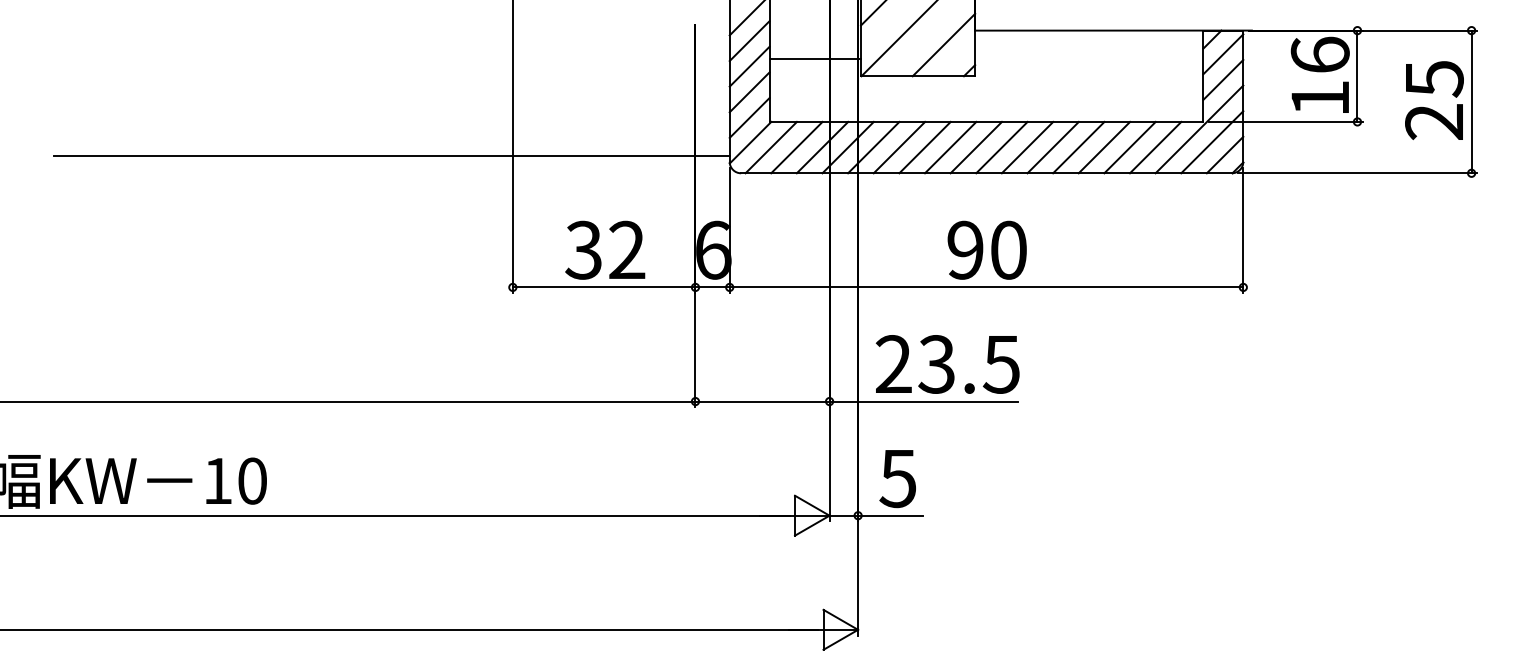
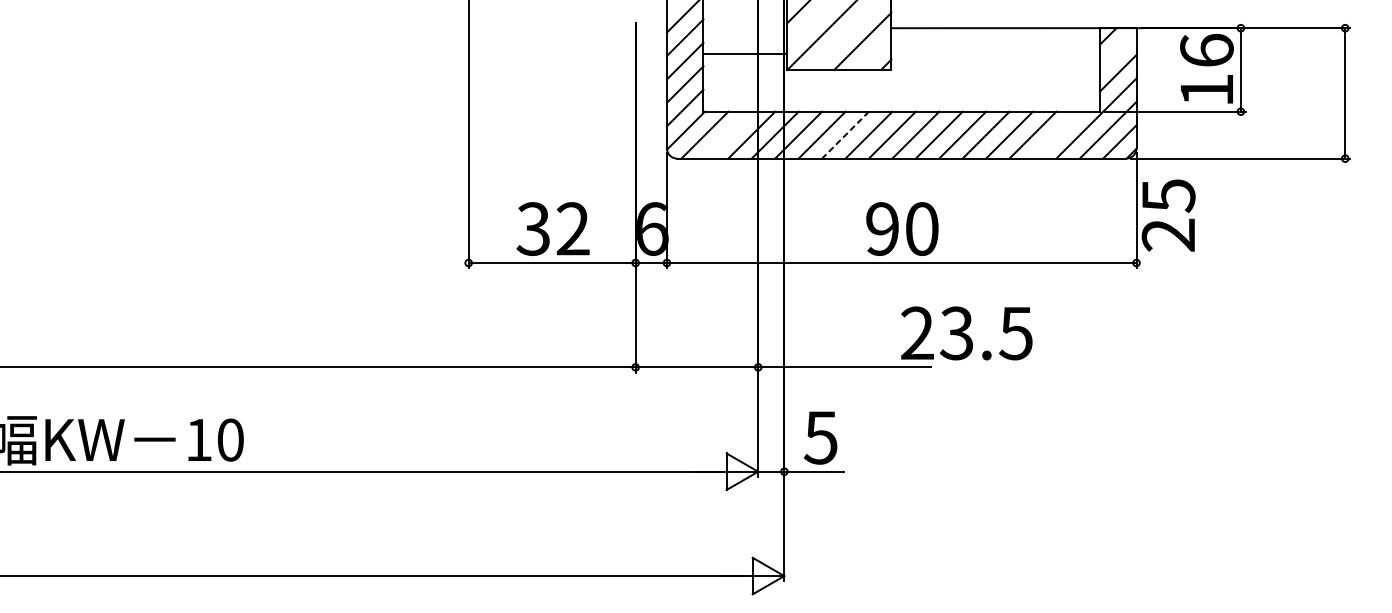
line: (1223, 54) -> (1118, 50), removed
text: (1434, 100) -> (1168, 215), moved
line: (796, 147) -> (728, 135), removed
line: (924, 147) -> (845, 135), solid -> dashed
line: (1155, 147) -> (1056, 135), removed
line: (391, 156) -> (357, 143), removed
text: (947, 364) -> (966, 333), moved

